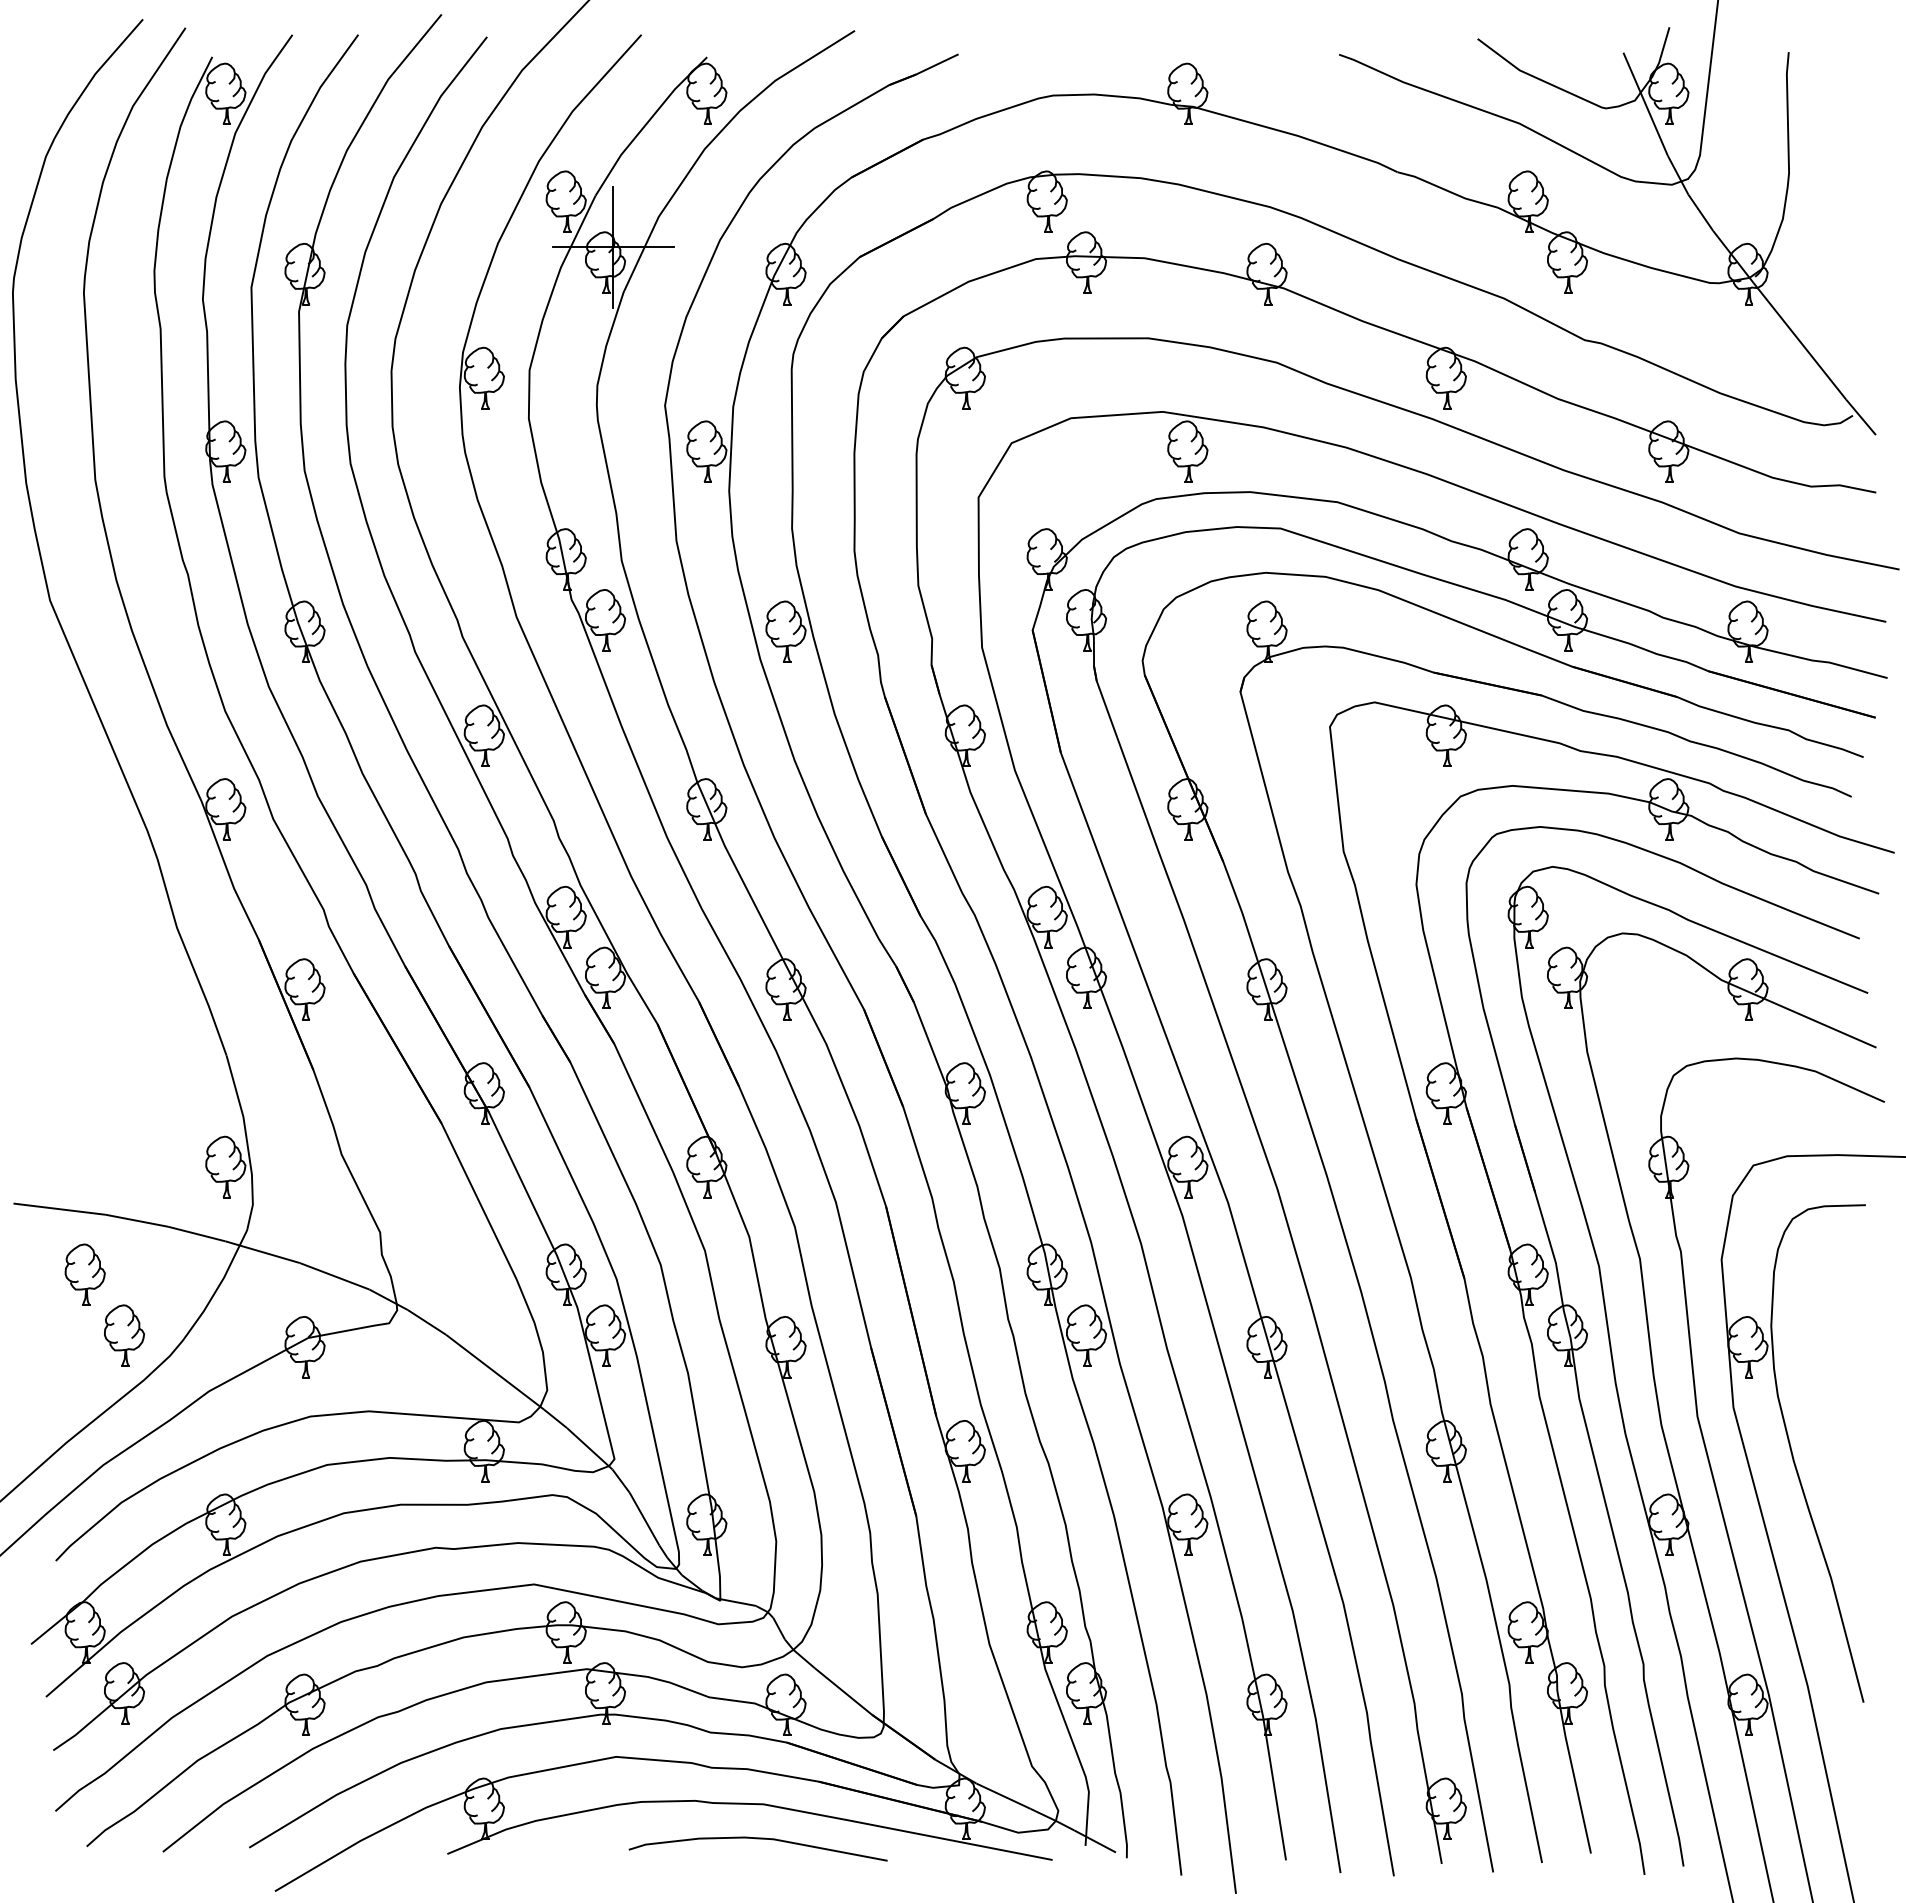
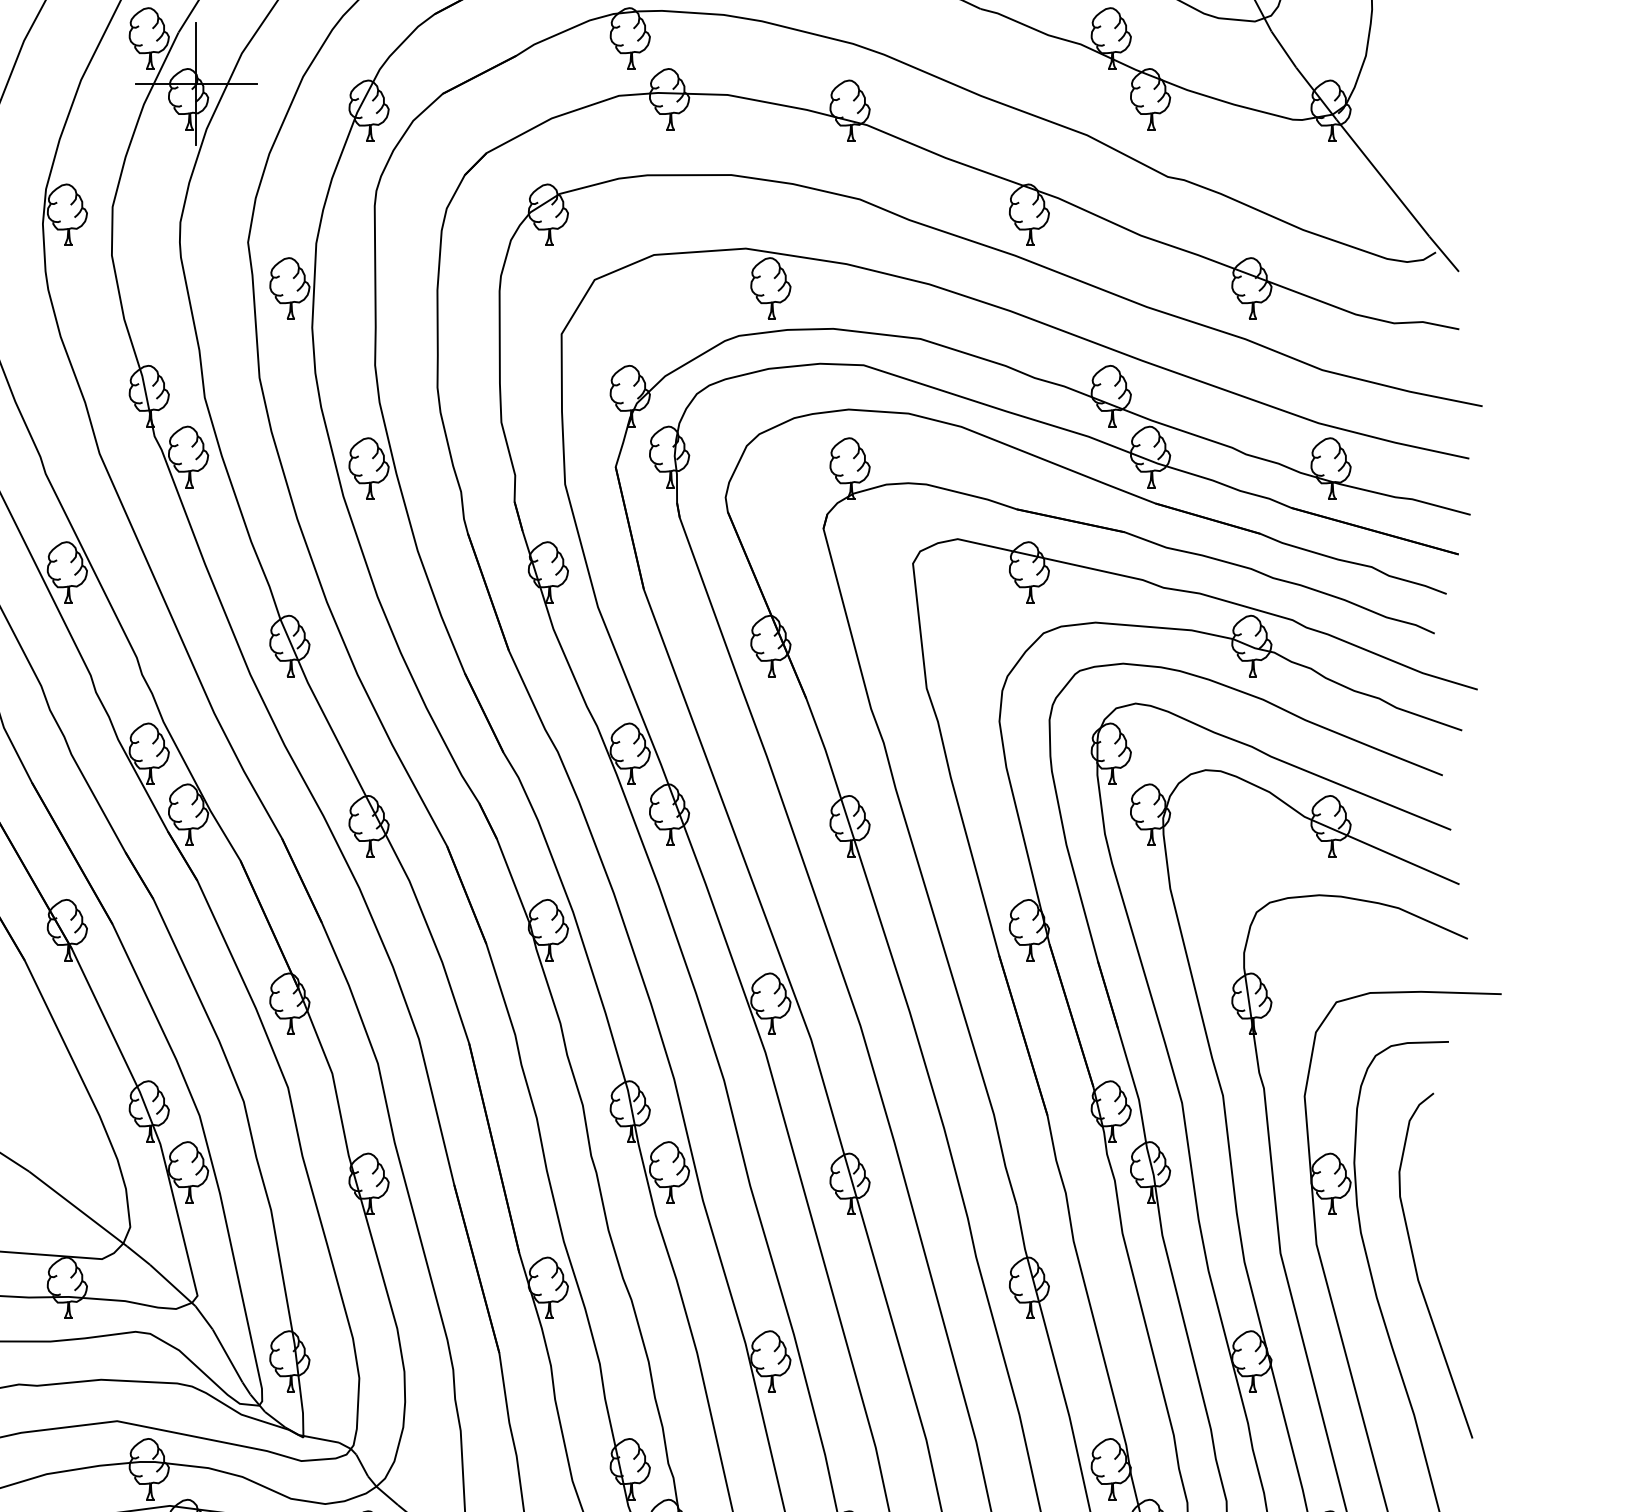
curve: (1834, 1434) -> (1417, 1271), added

